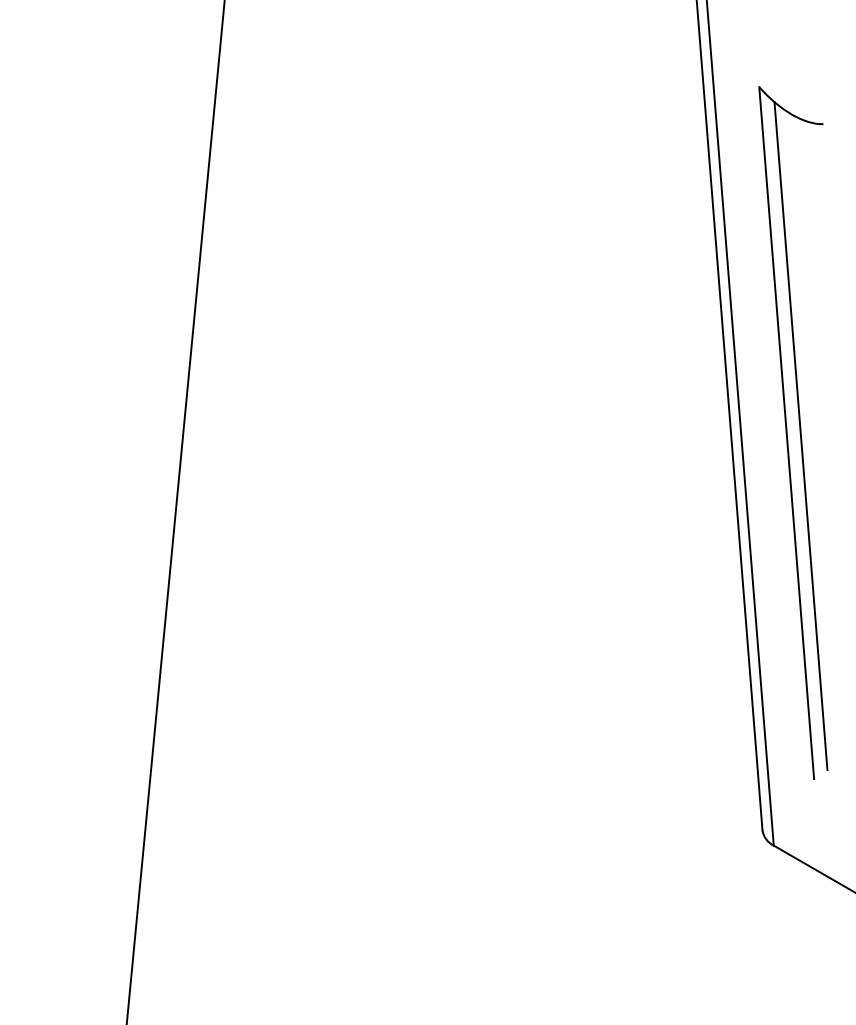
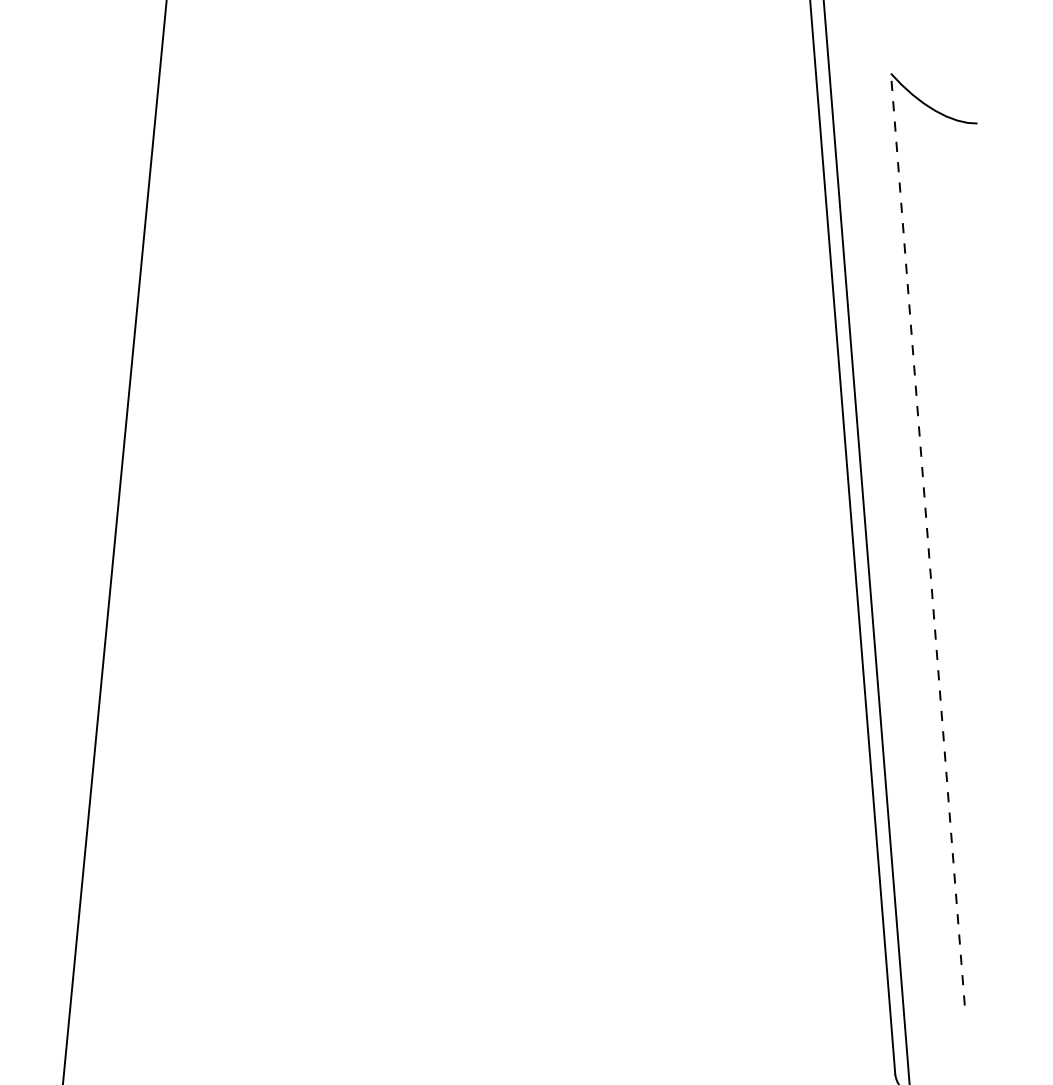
line: (786, 433) -> (927, 540), solid -> dashed
line: (800, 435) -> (946, 542), removed

